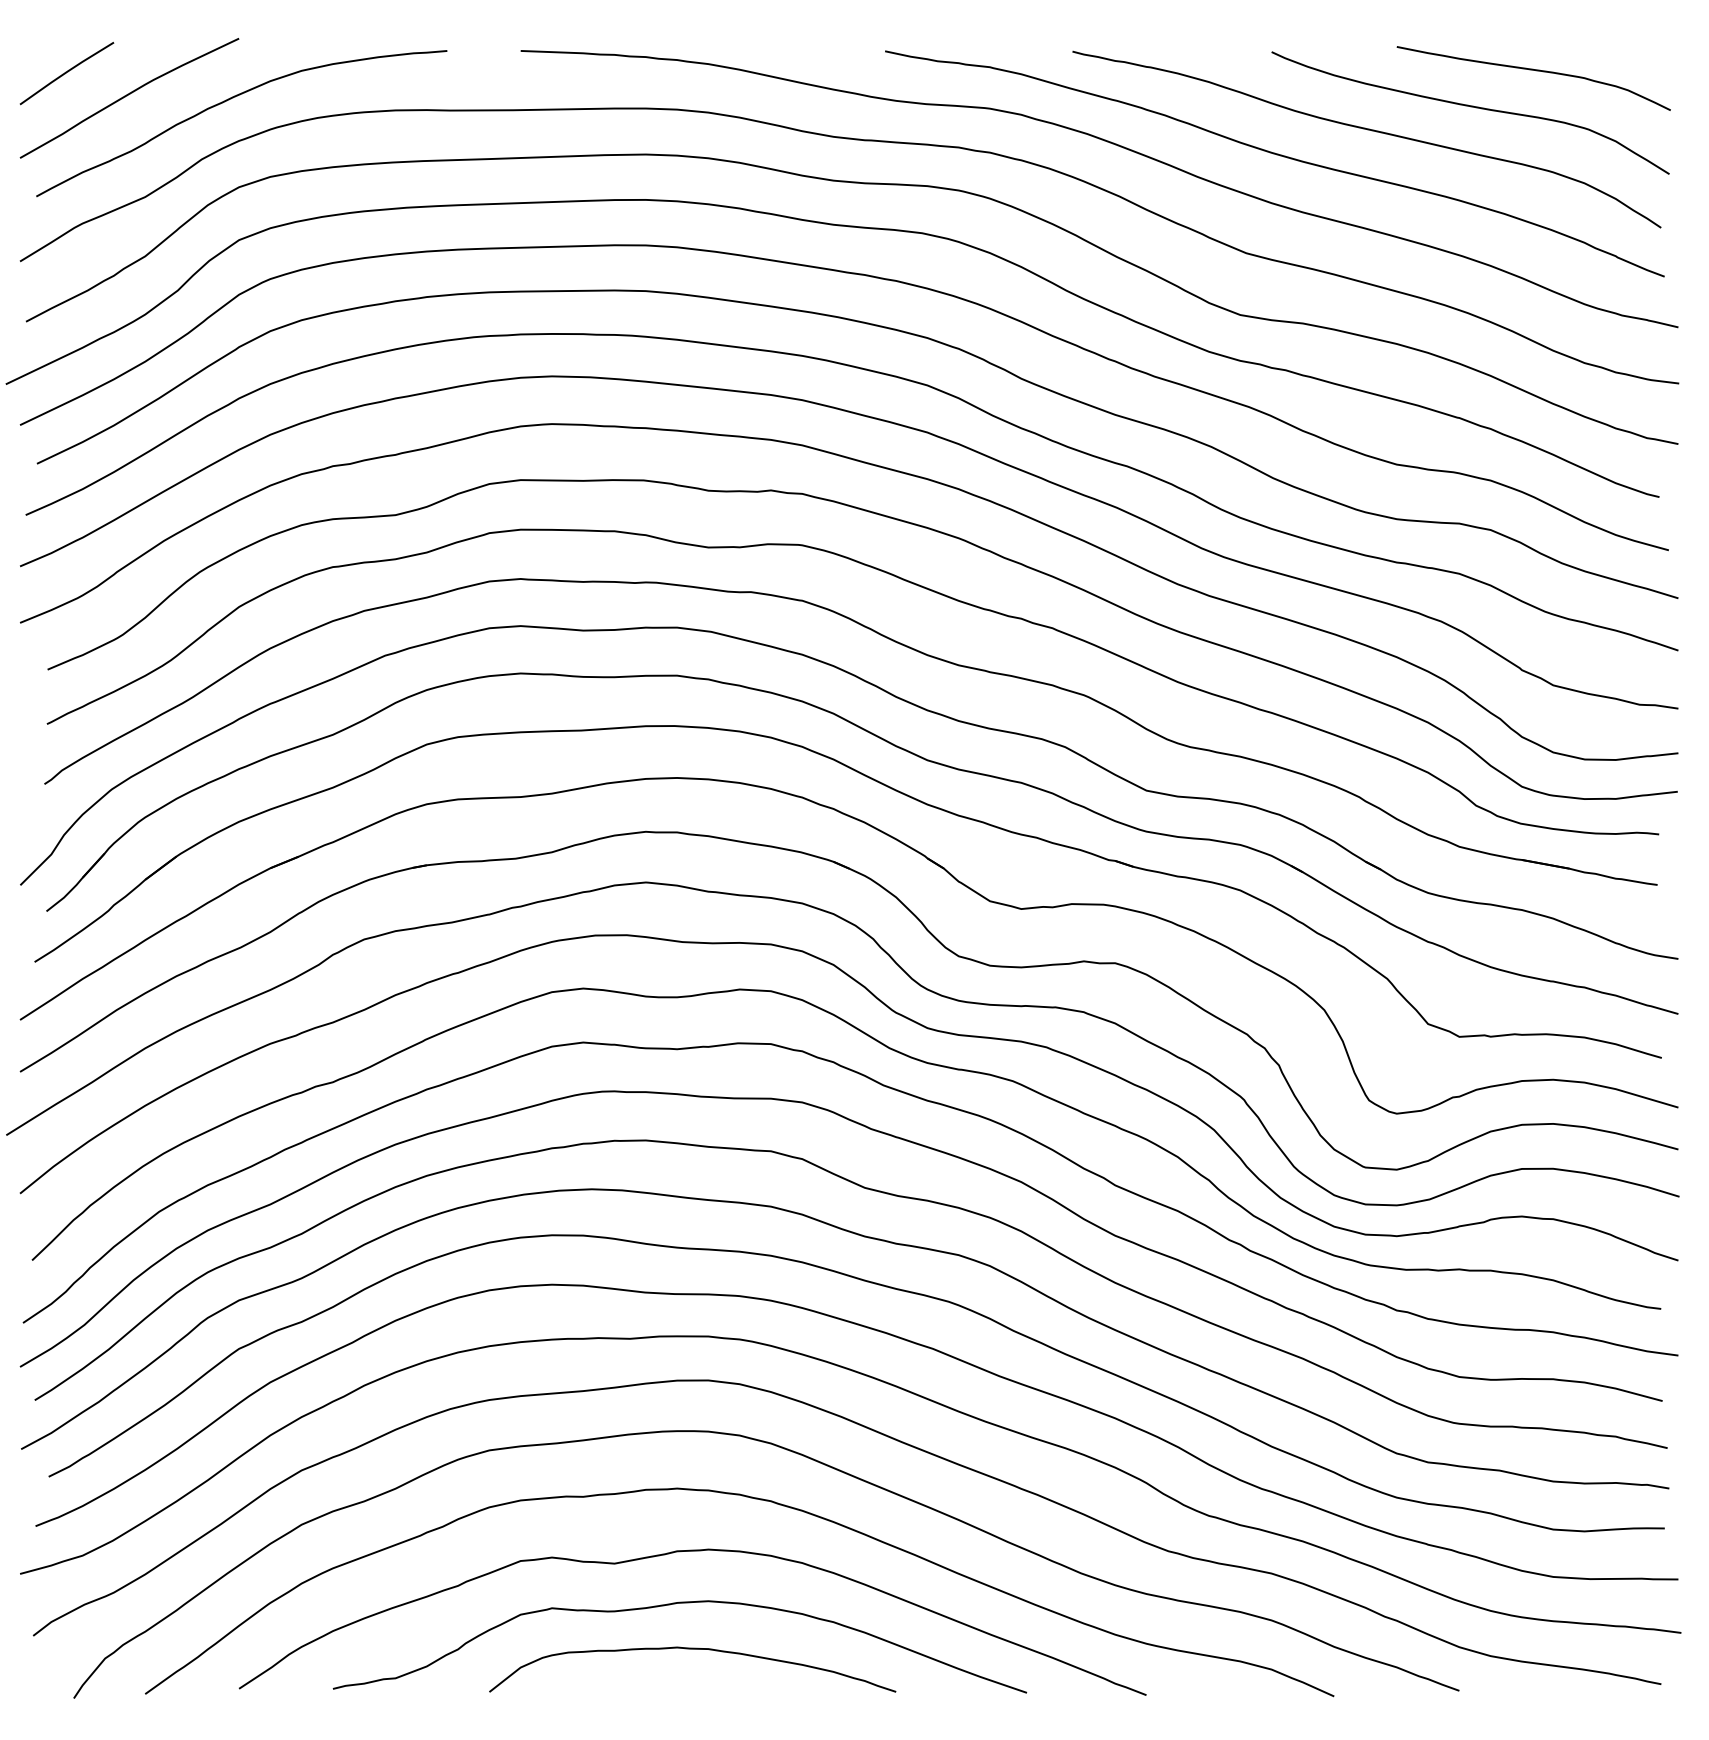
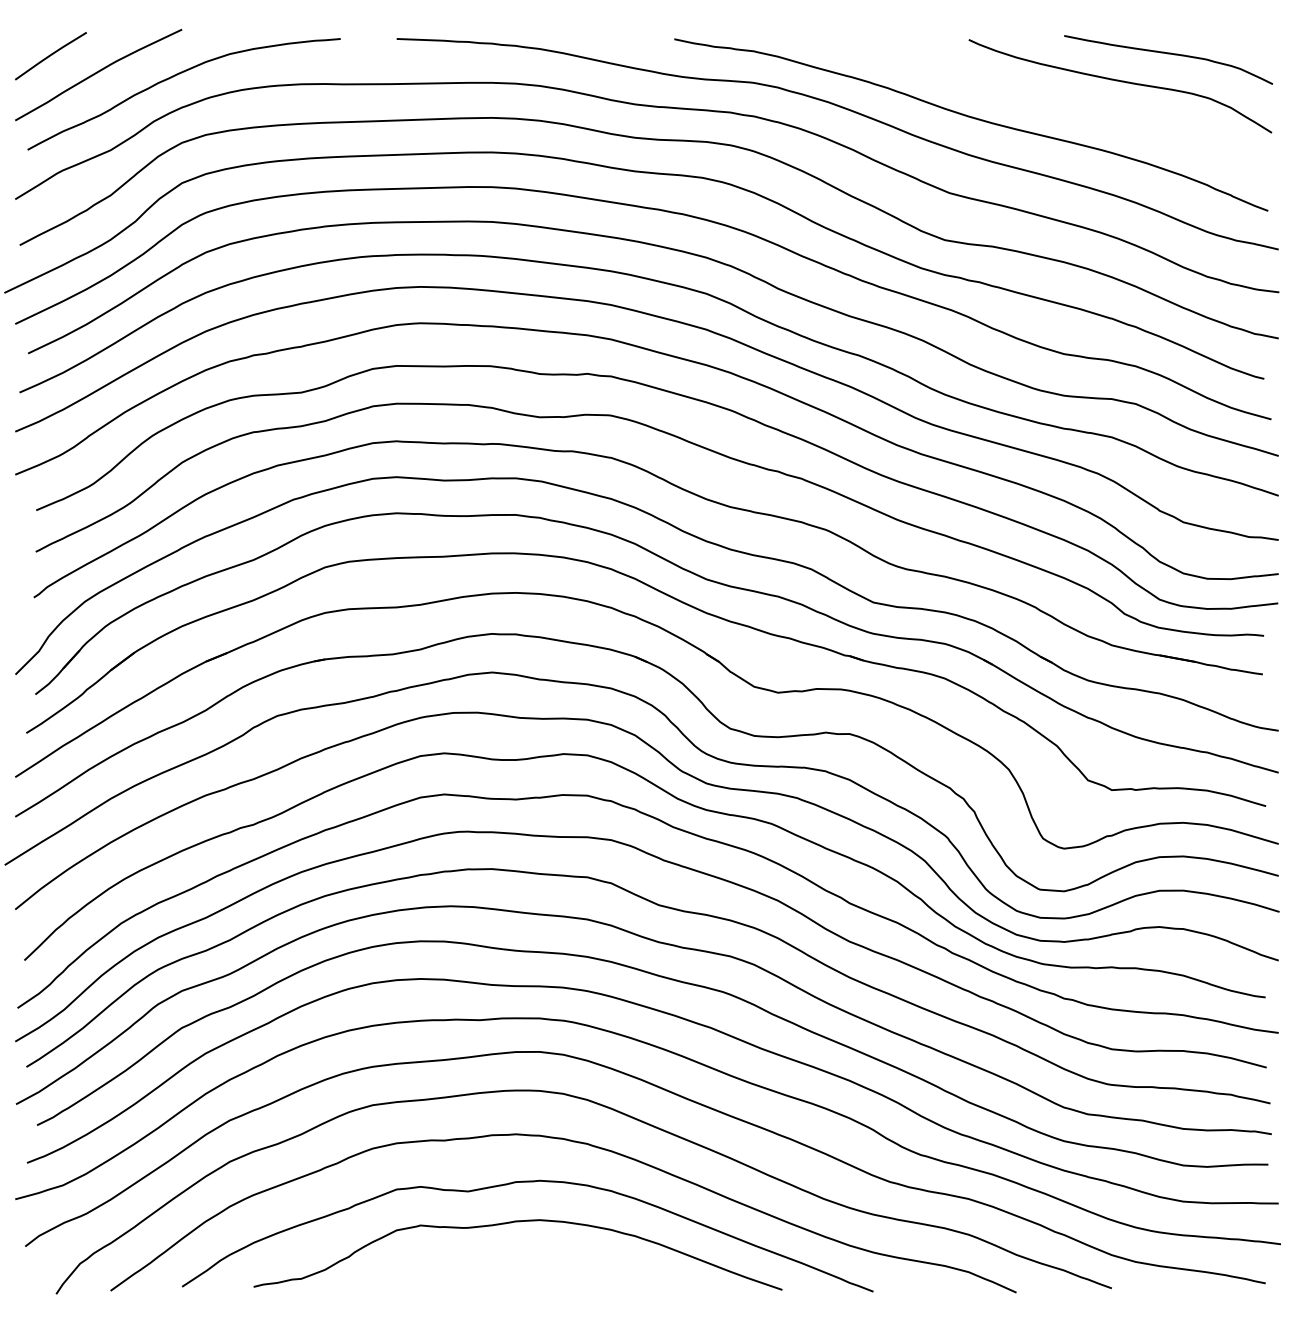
curve: (1367, 130) -> (1041, 99), removed
curve: (692, 1649) -> (527, 1256), removed

